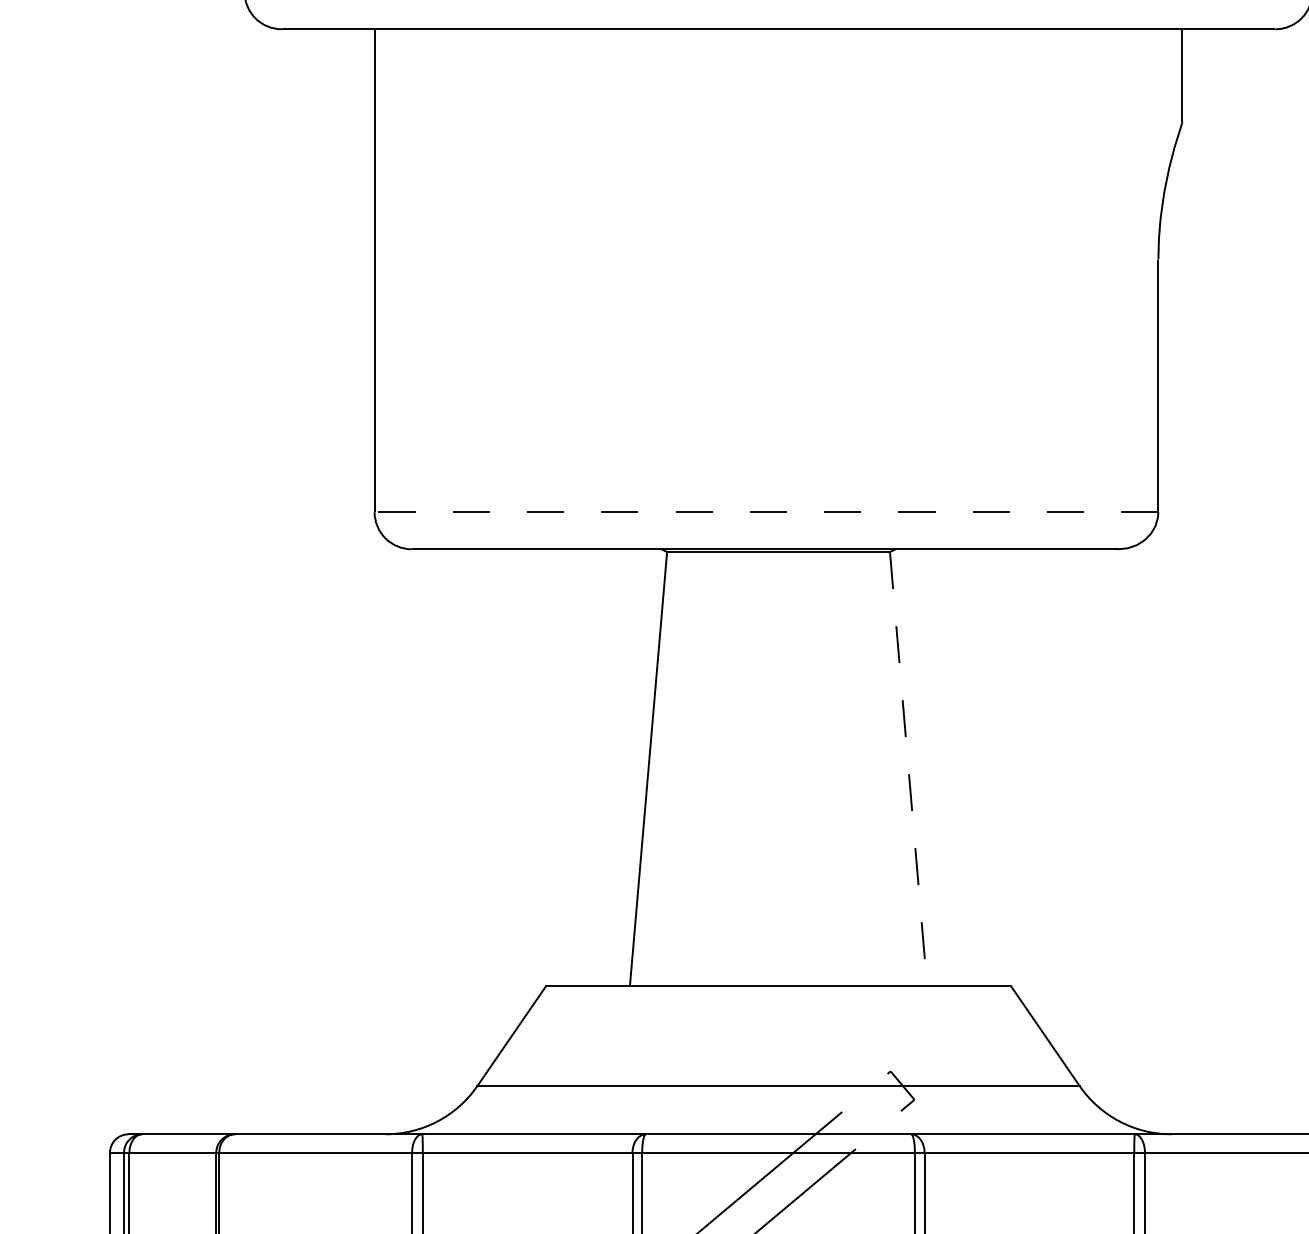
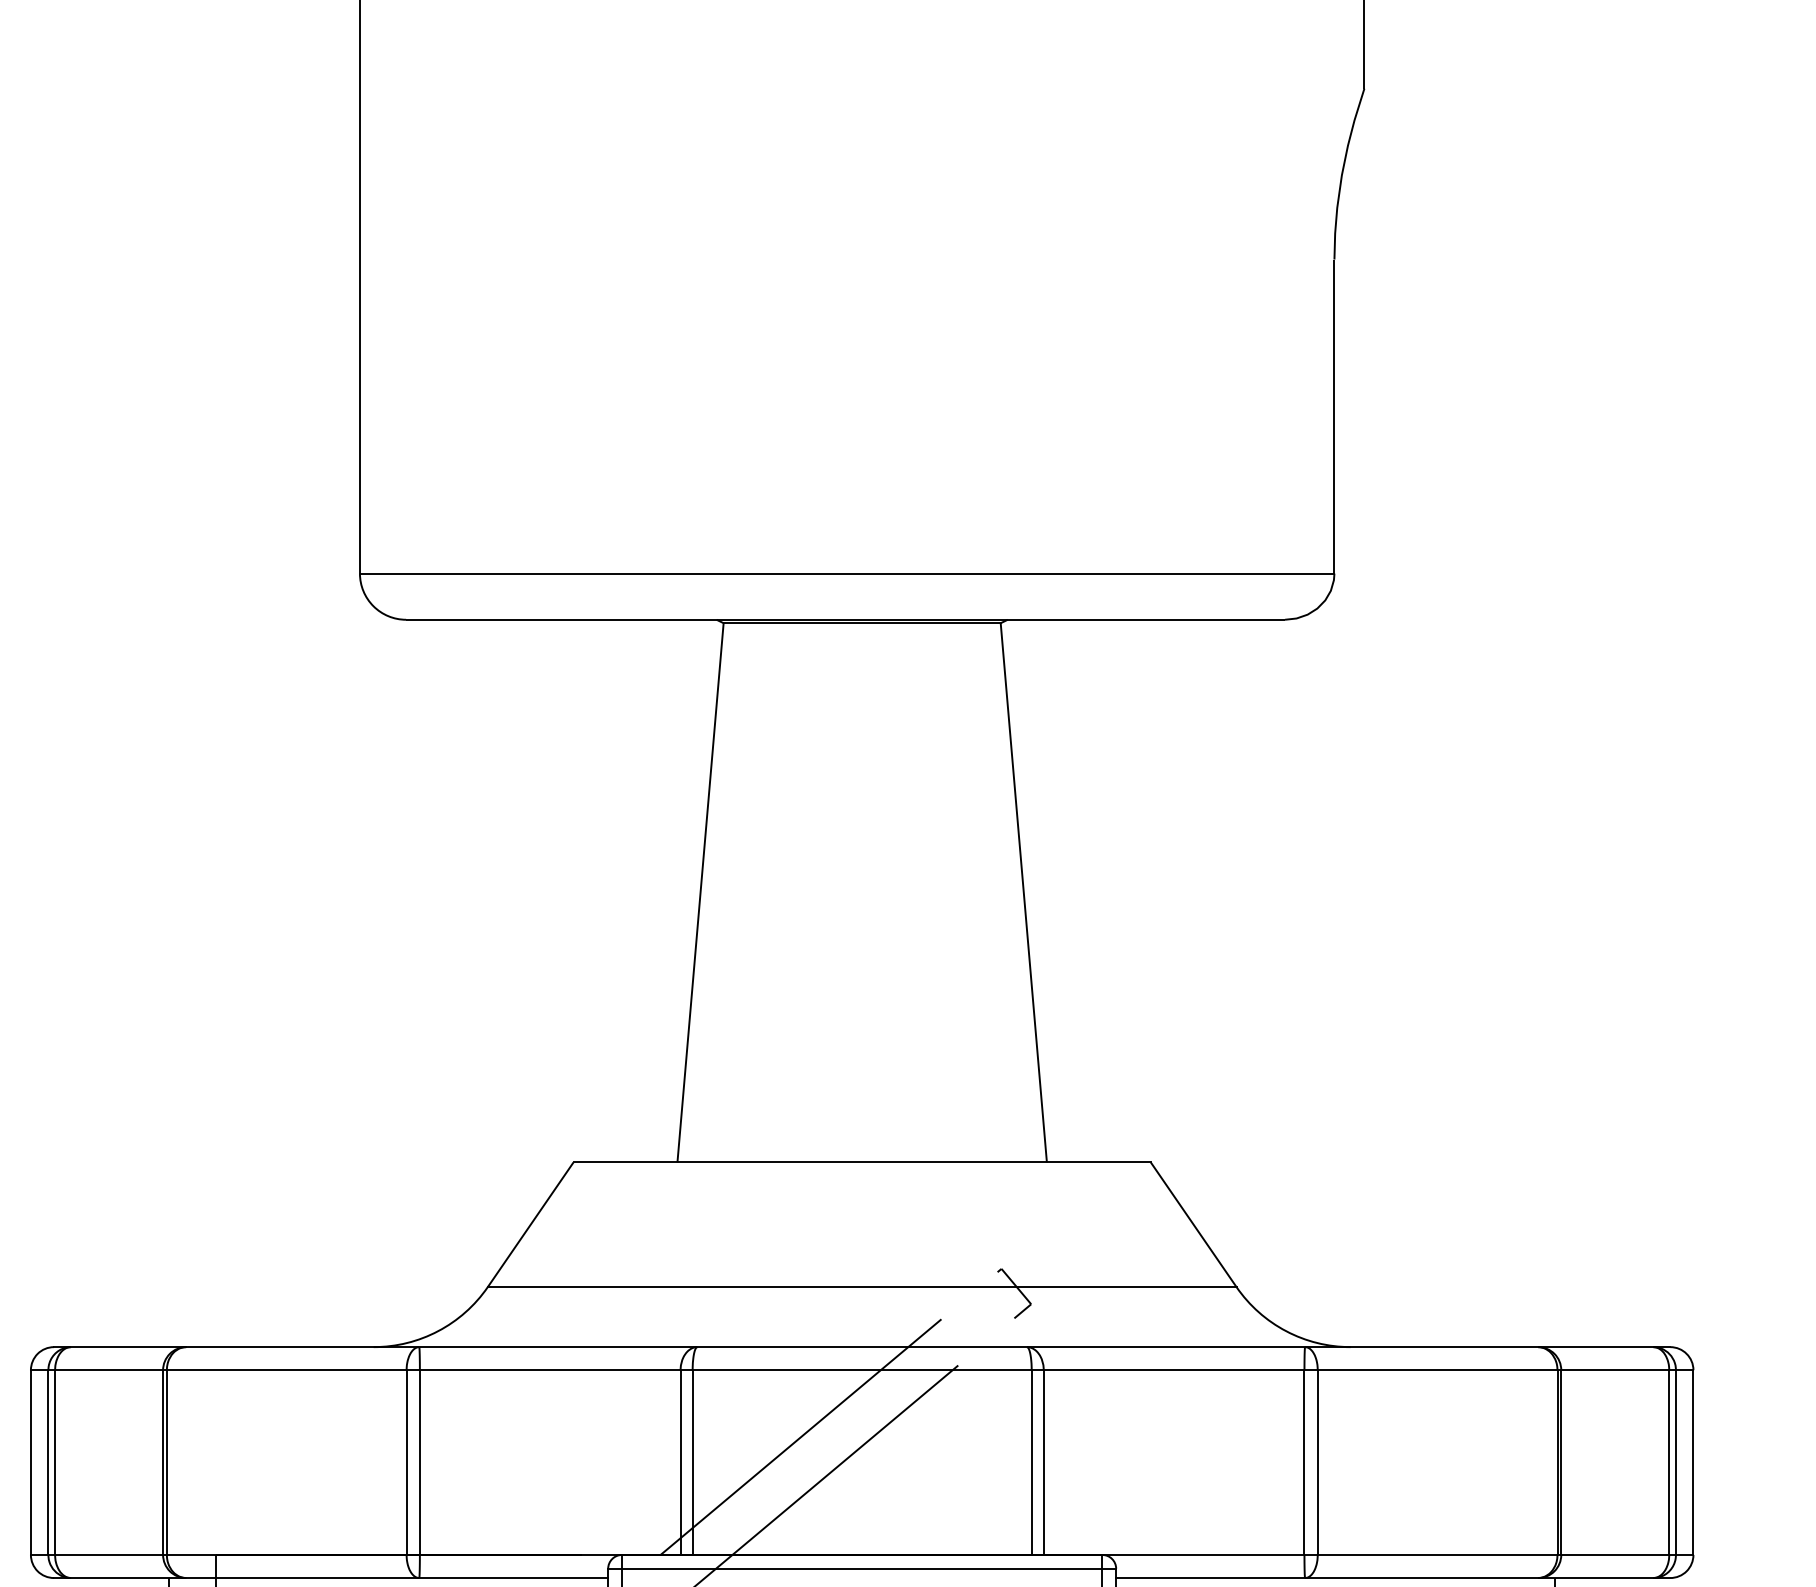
line: (765, 512) -> (846, 573), dashed -> solid
line: (908, 768) -> (1023, 892), dashed -> solid

